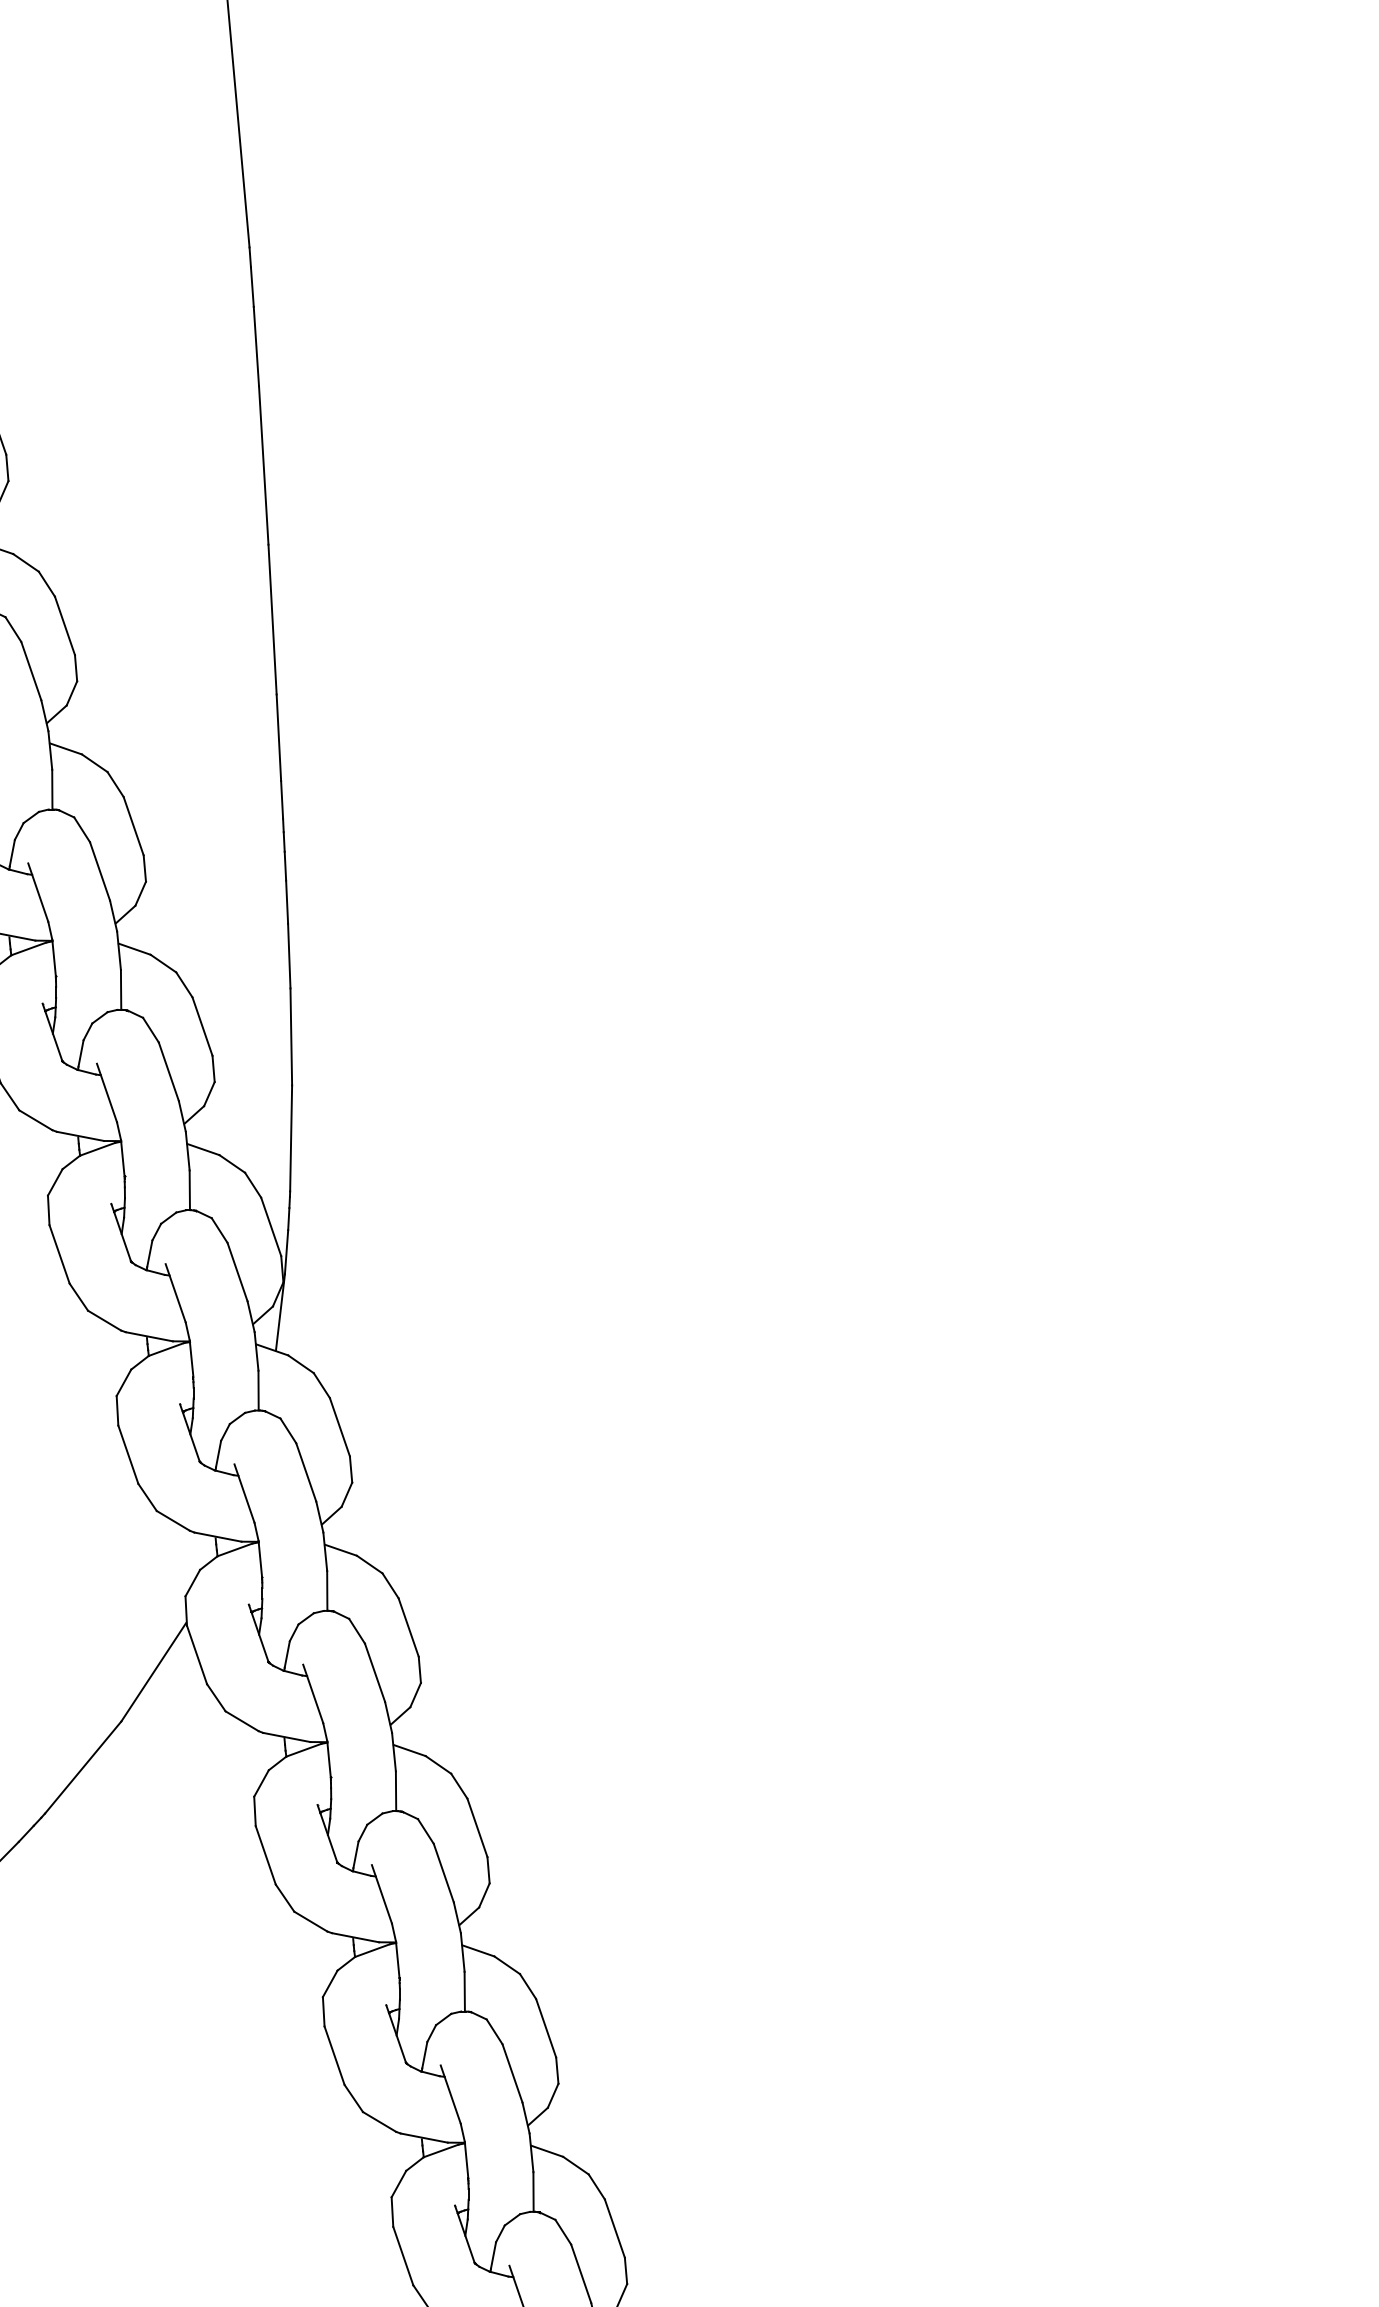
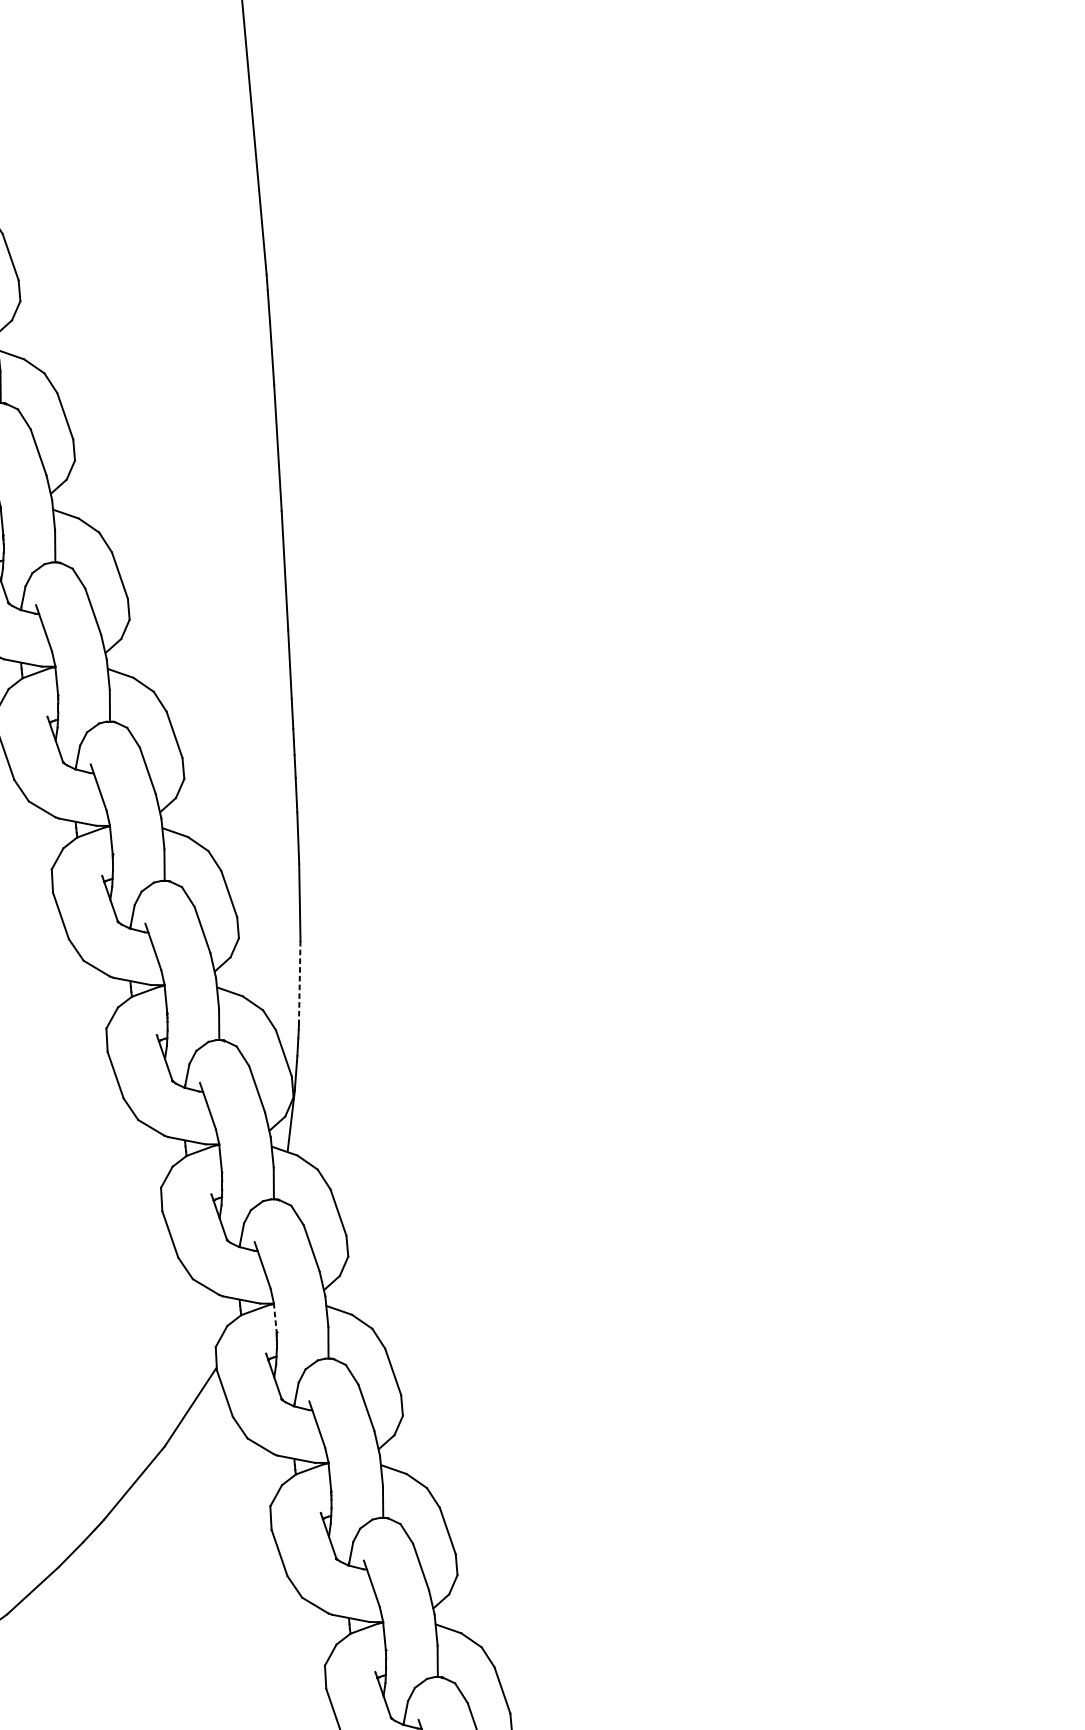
line: (291, 1138) -> (300, 983), solid -> dashed
line: (260, 1559) -> (275, 1317), solid -> dashed

